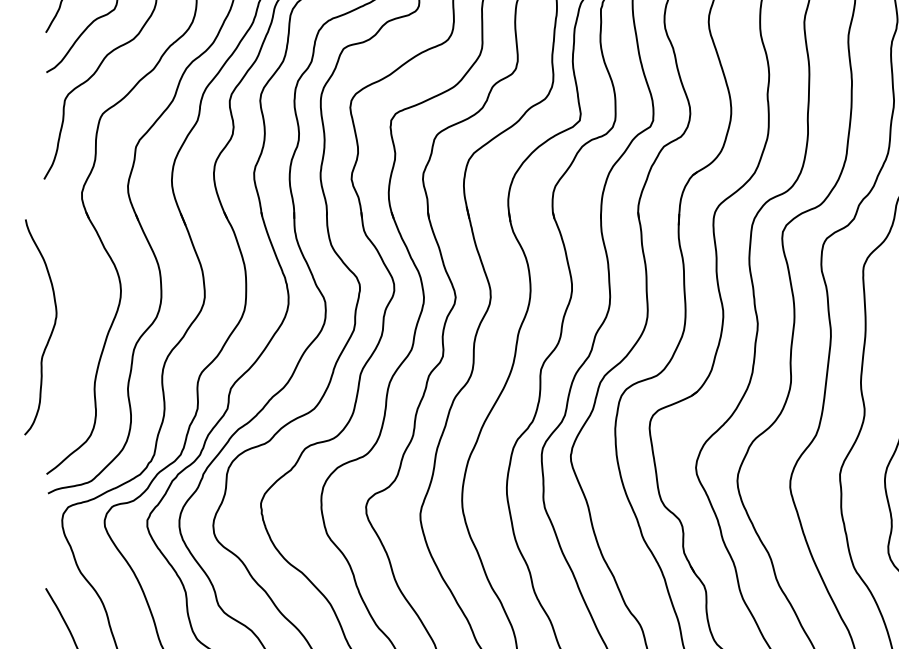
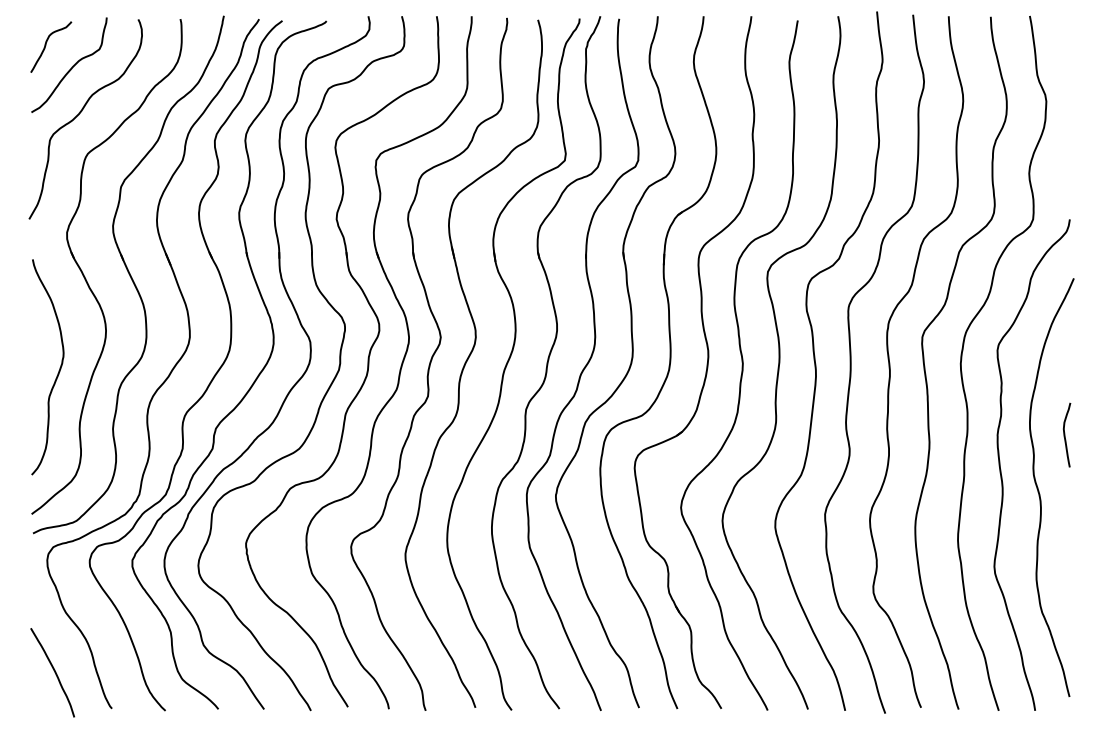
curve: (51, 330) -> (58, 370), moved

